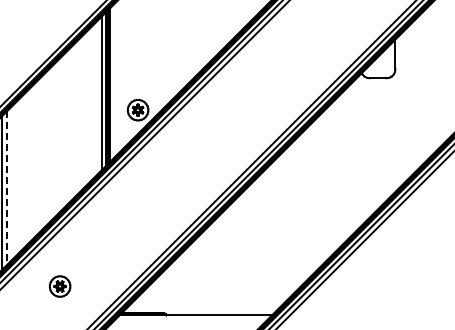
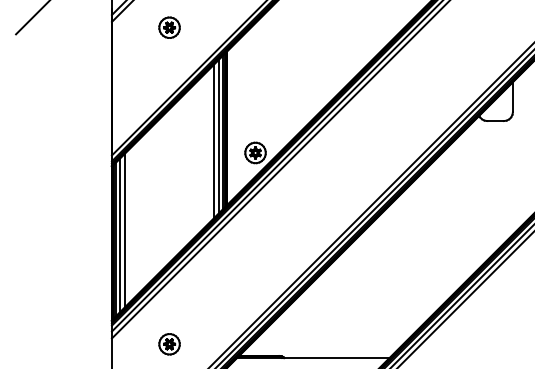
line: (97, 98) -> (214, 141), added
line: (7, 187) -> (124, 230), dashed -> solid
part: (60, 286) -> (169, 344), moved

